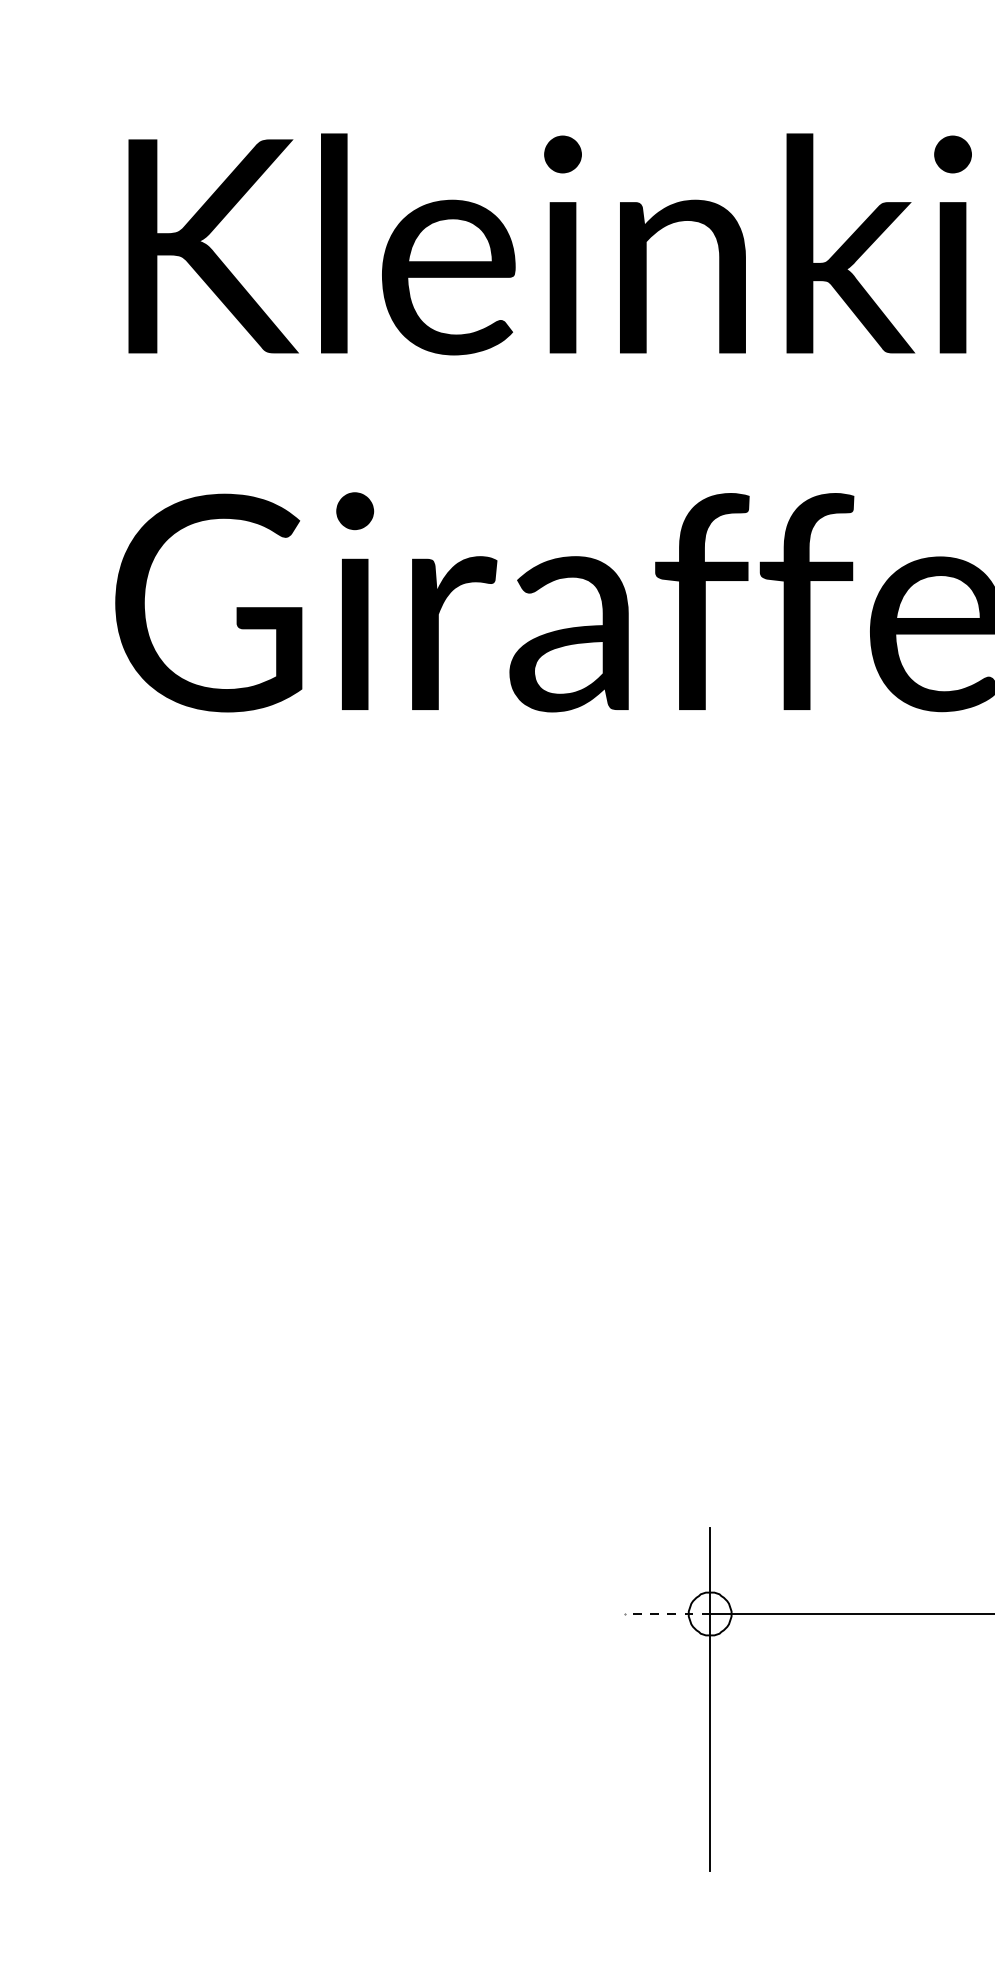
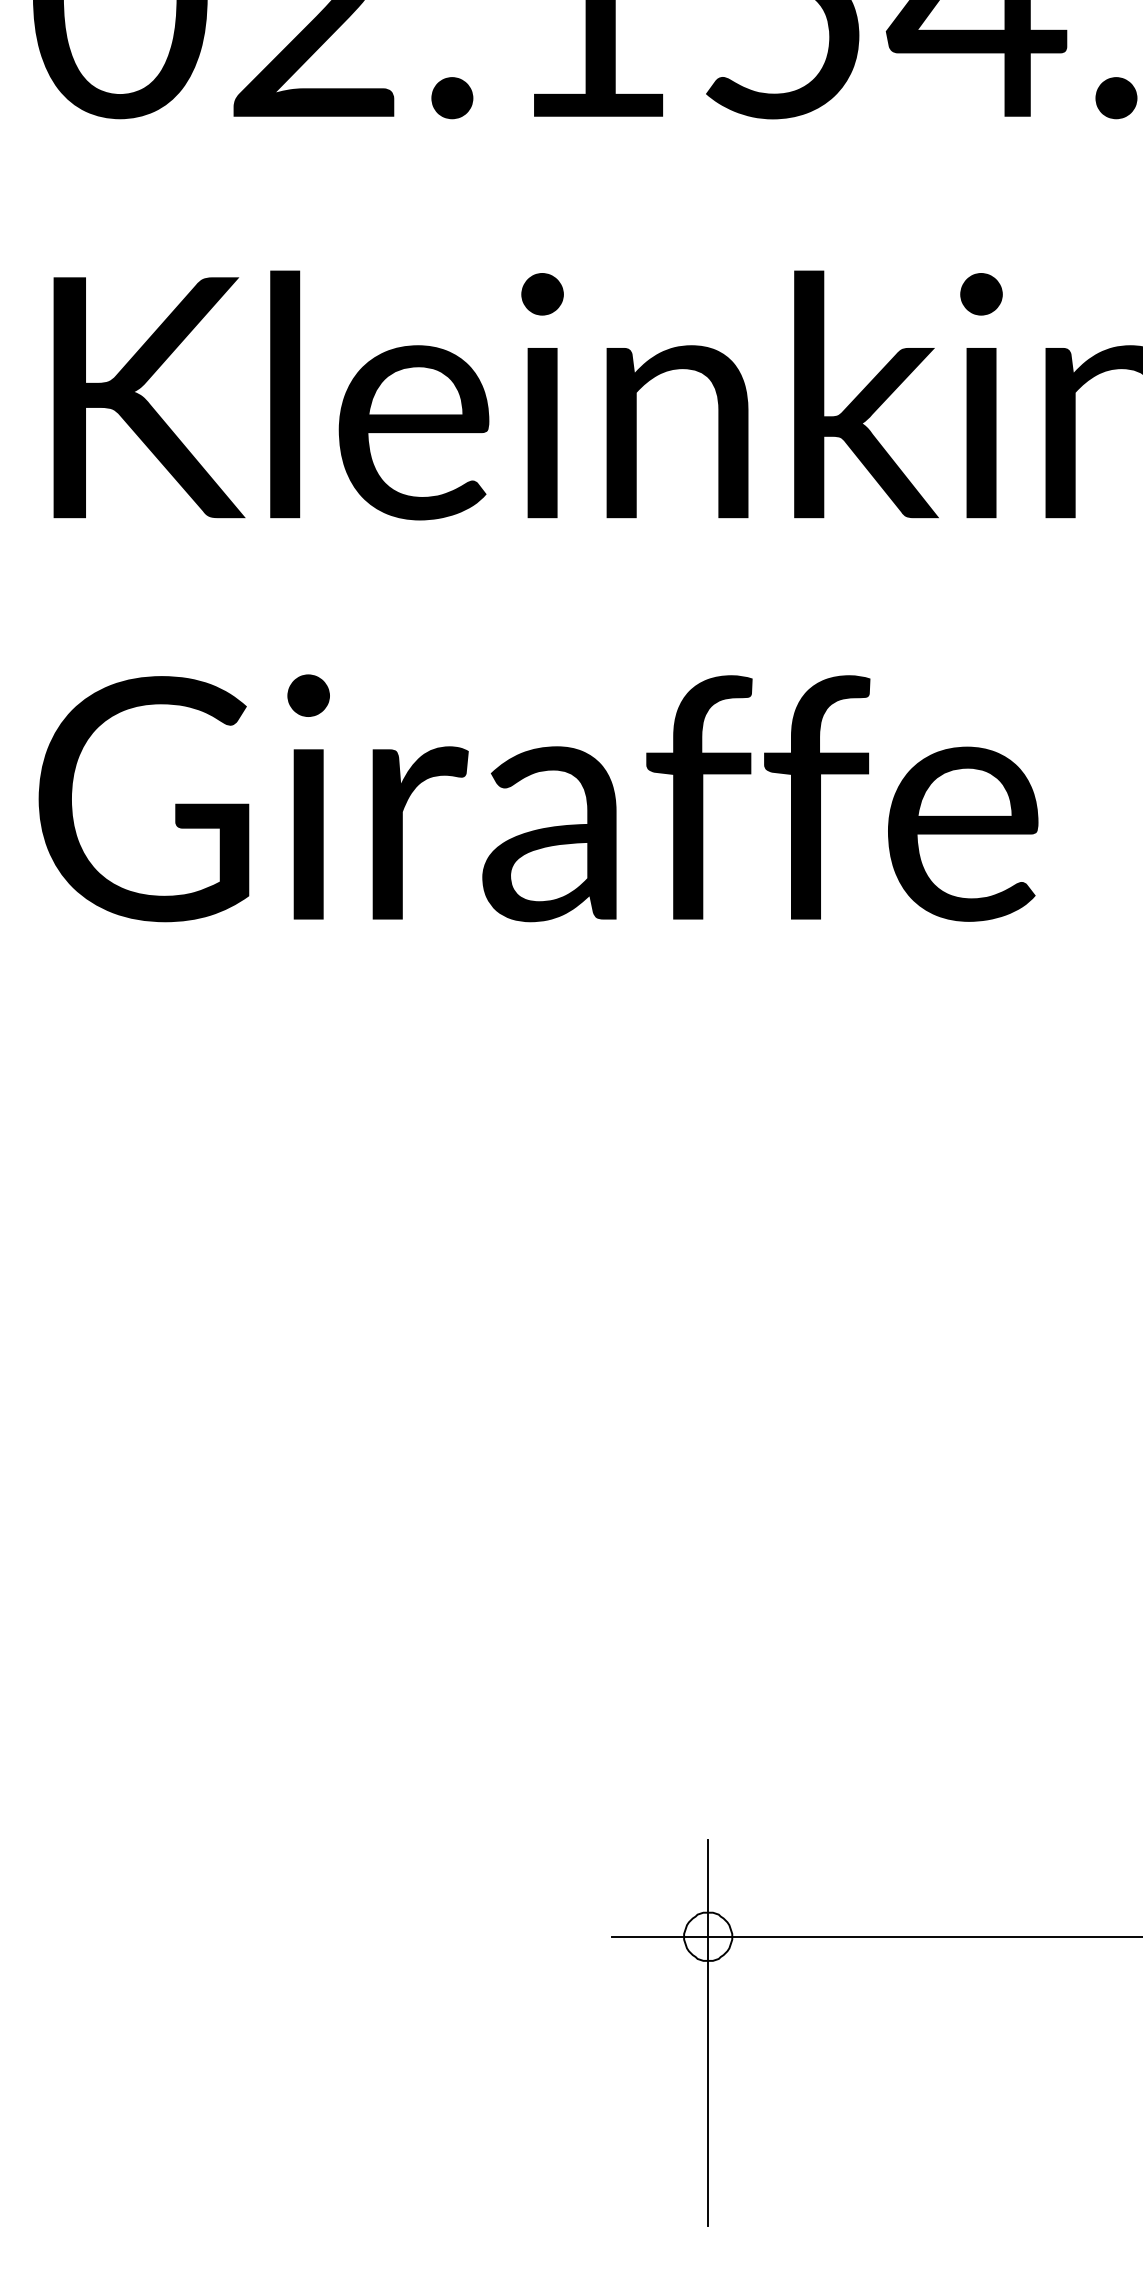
line: (666, 1613) -> (659, 1936), dashed -> solid

